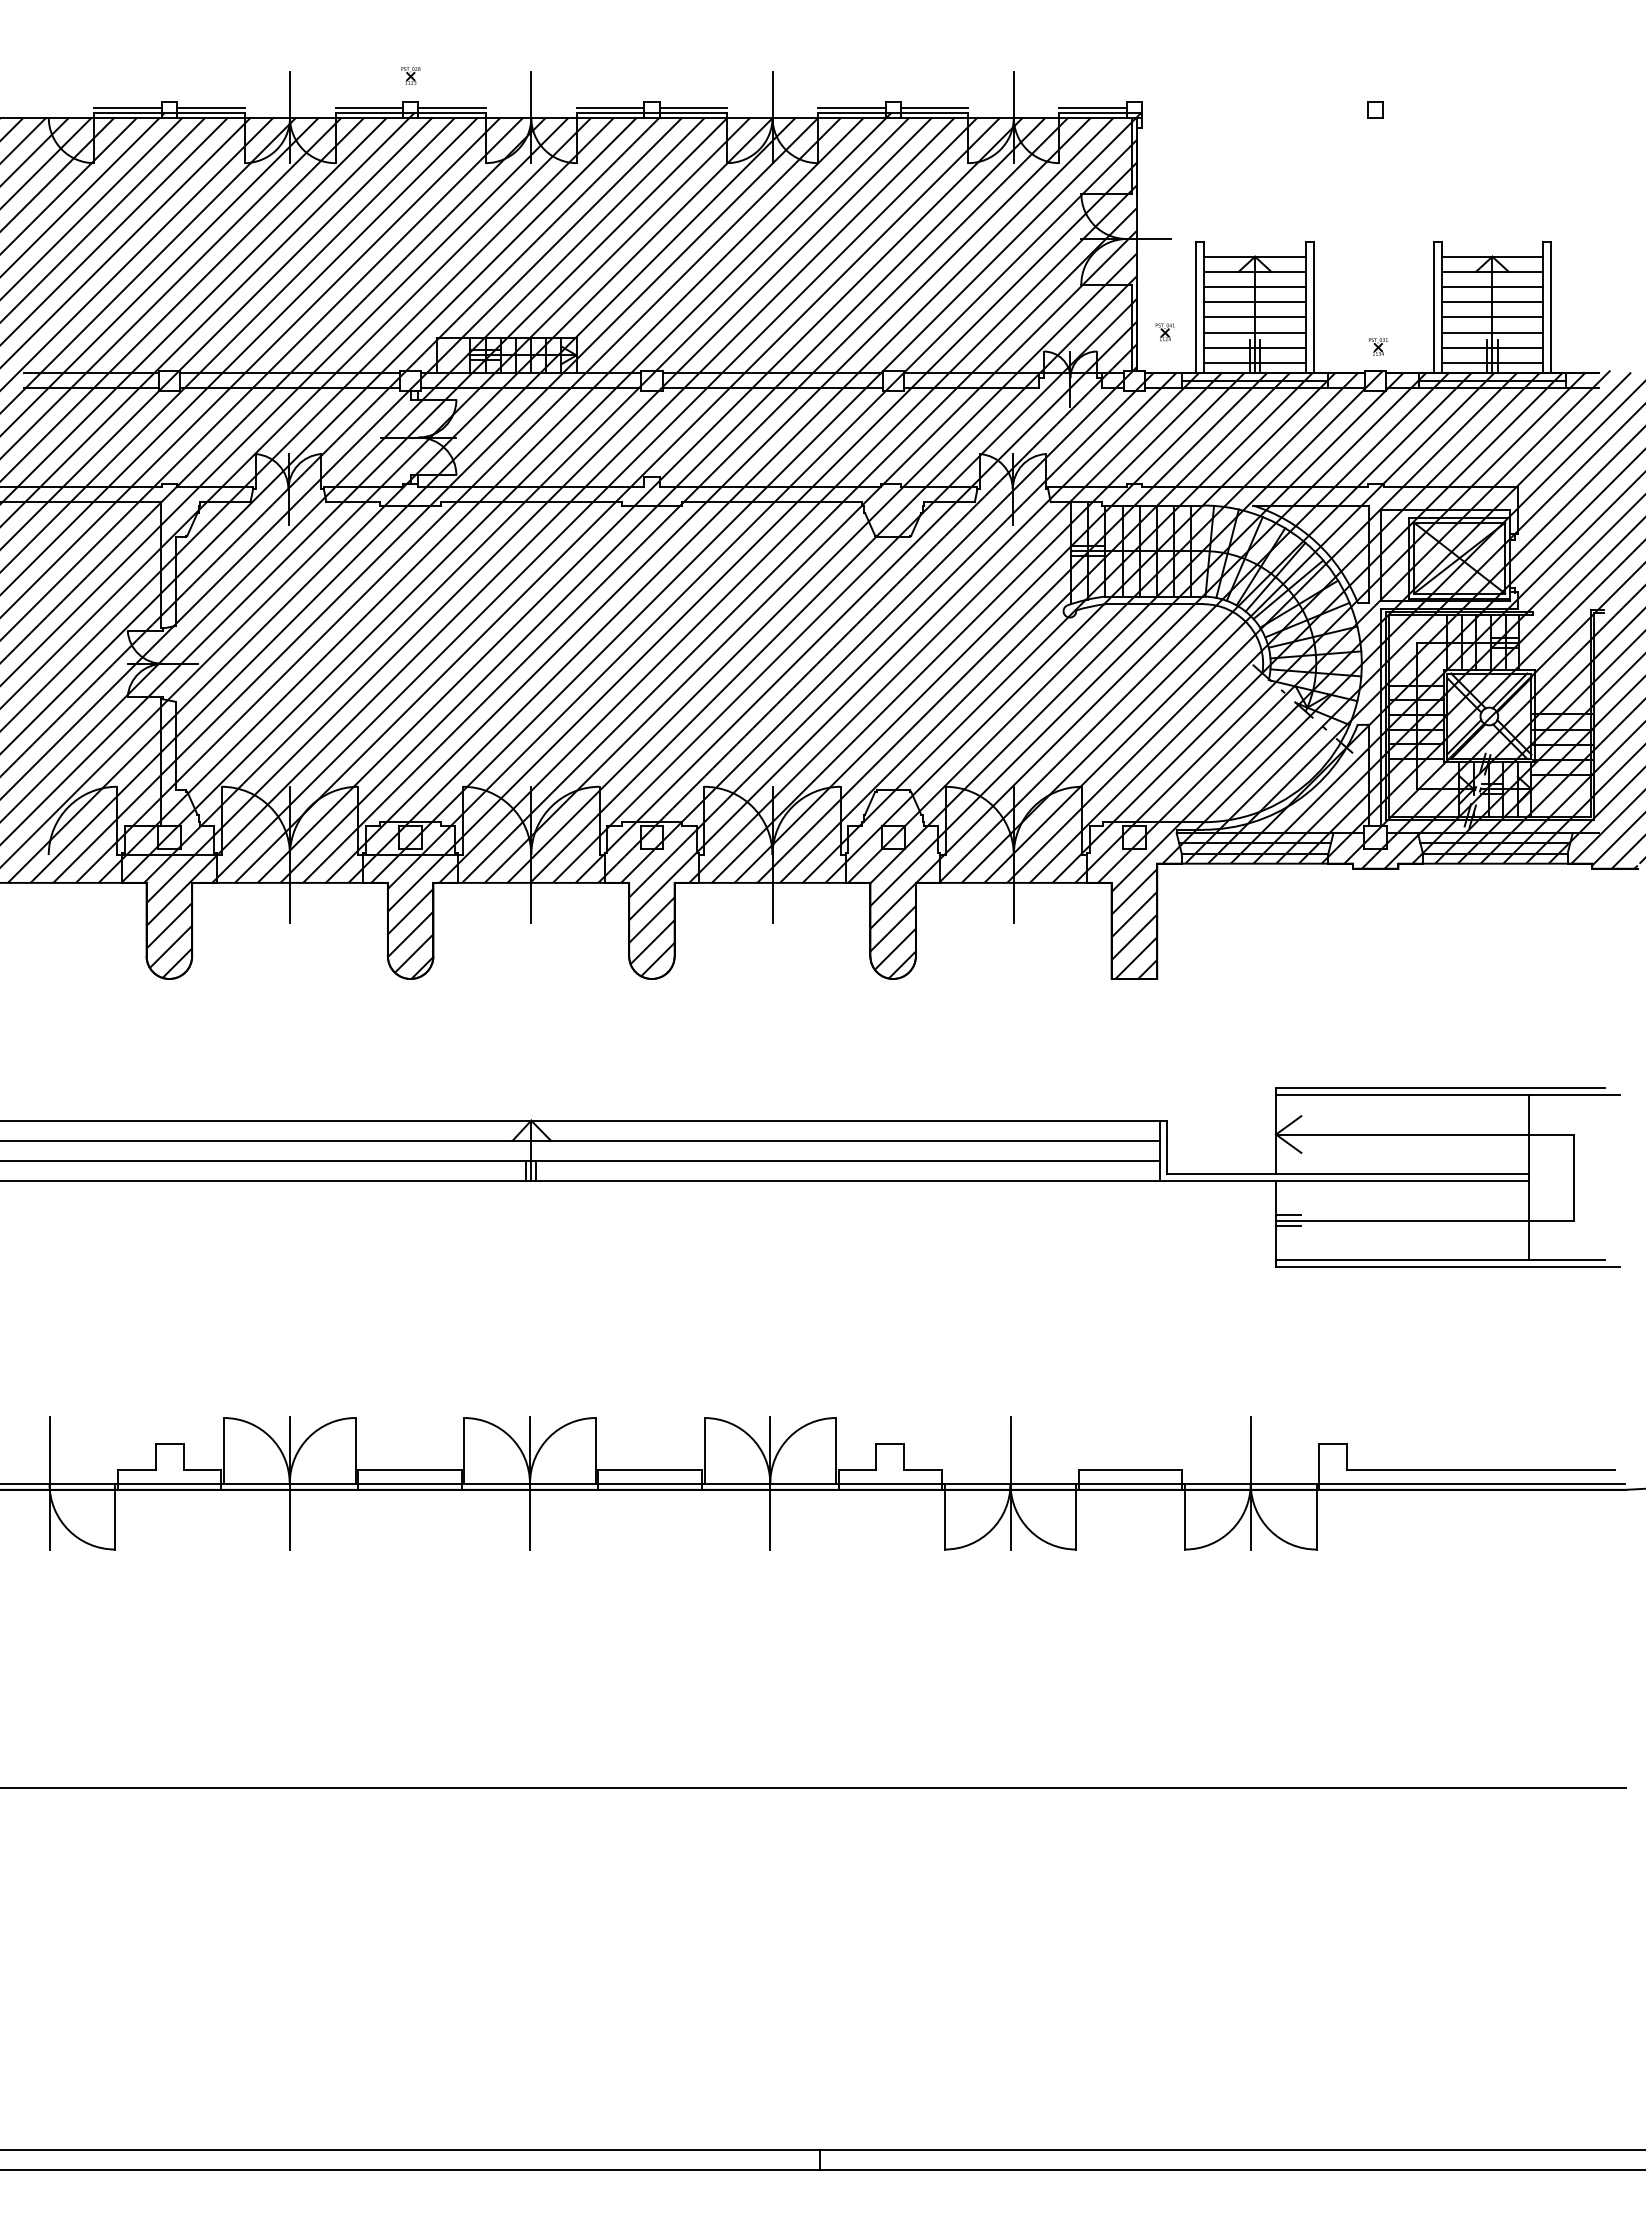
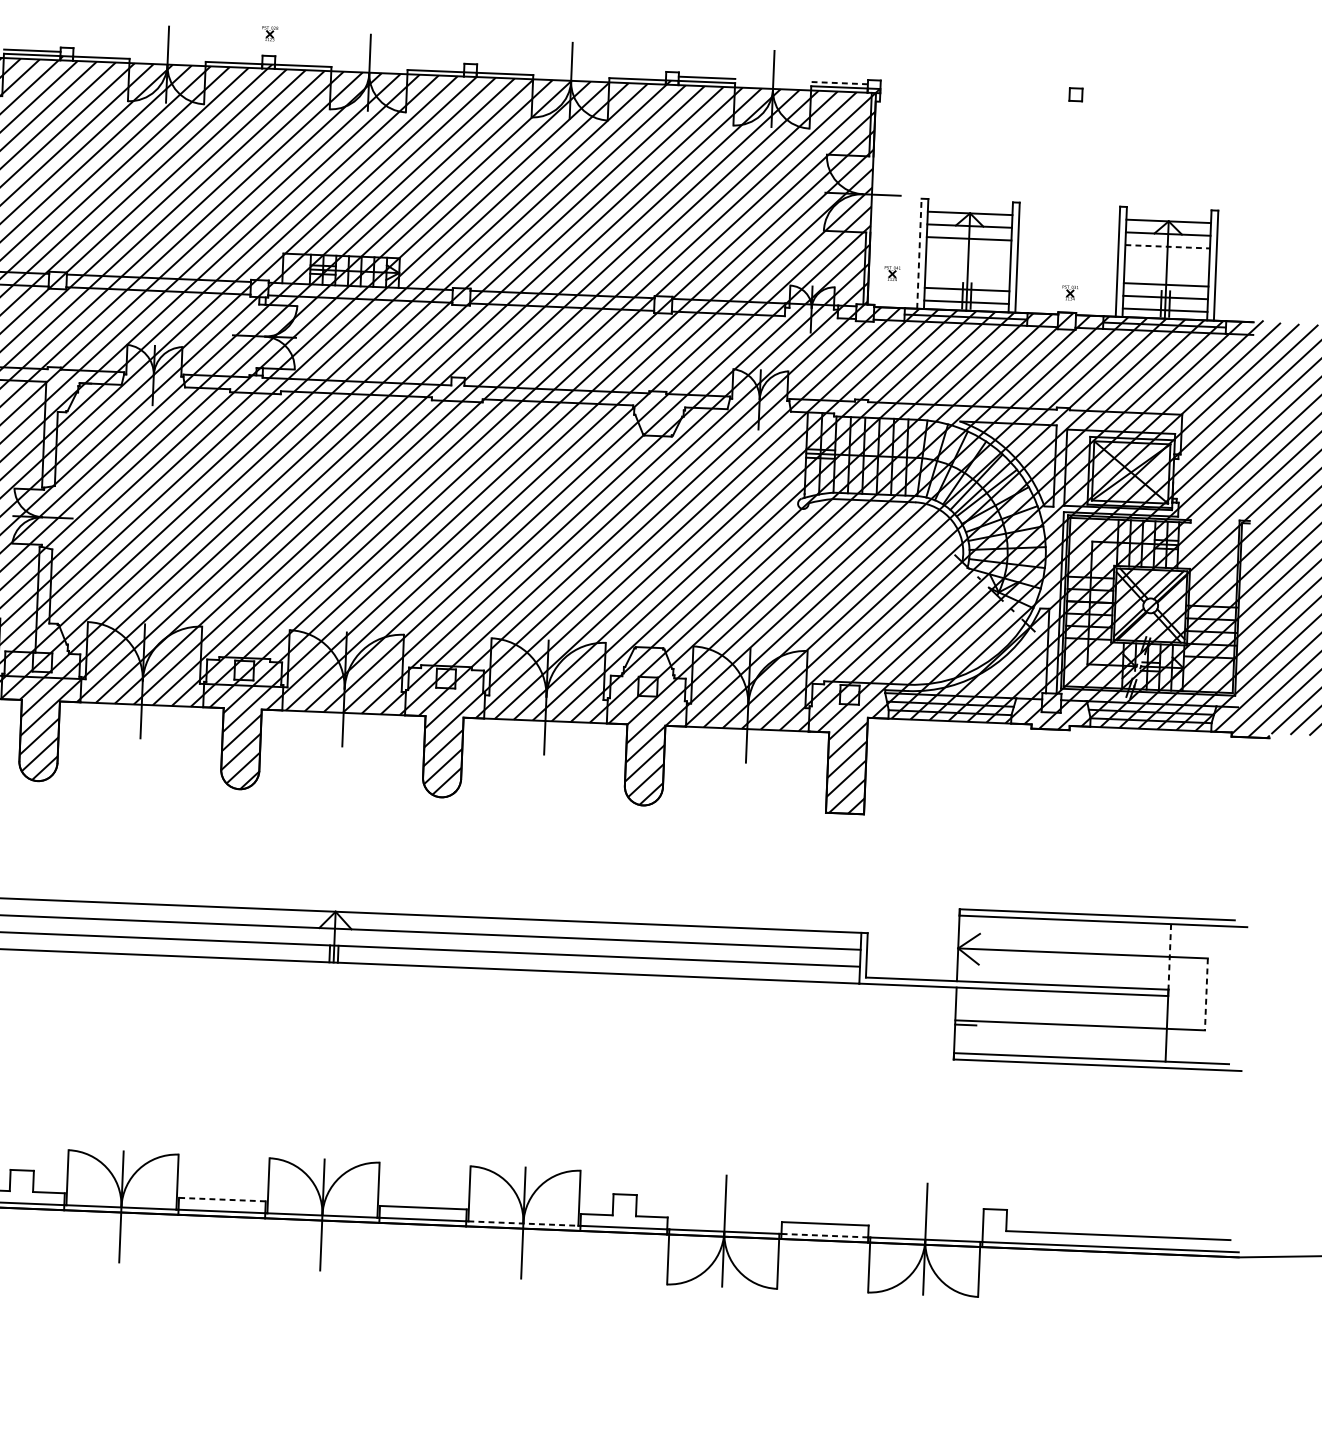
line: (210, 107) -> (101, 53), removed
line: (369, 107) -> (234, 58), removed
line: (451, 107) -> (302, 61), removed
line: (610, 107) -> (435, 66), removed
line: (693, 107) -> (505, 69), removed
line: (851, 107) -> (637, 75), removed
line: (1093, 107) -> (840, 83), solid -> dashed
line: (1492, 287) -> (1167, 247), solid -> dashed
line: (1254, 302) -> (968, 251), removed
line: (1492, 302) -> (1167, 259), removed
line: (1196, 307) -> (919, 253), solid -> dashed
line: (1254, 317) -> (967, 264), removed
line: (1492, 317) -> (1166, 272), removed
line: (1254, 332) -> (967, 276), removed
line: (1528, 1135) -> (1169, 957), solid -> dashed
line: (1574, 1177) -> (1206, 994), solid -> dashed
line: (1288, 1215) -> (965, 1016), removed
line: (409, 1469) -> (222, 1199), solid -> dashed
line: (770, 1483) -> (523, 1223), solid -> dashed
line: (1130, 1483) -> (824, 1235), solid -> dashed

